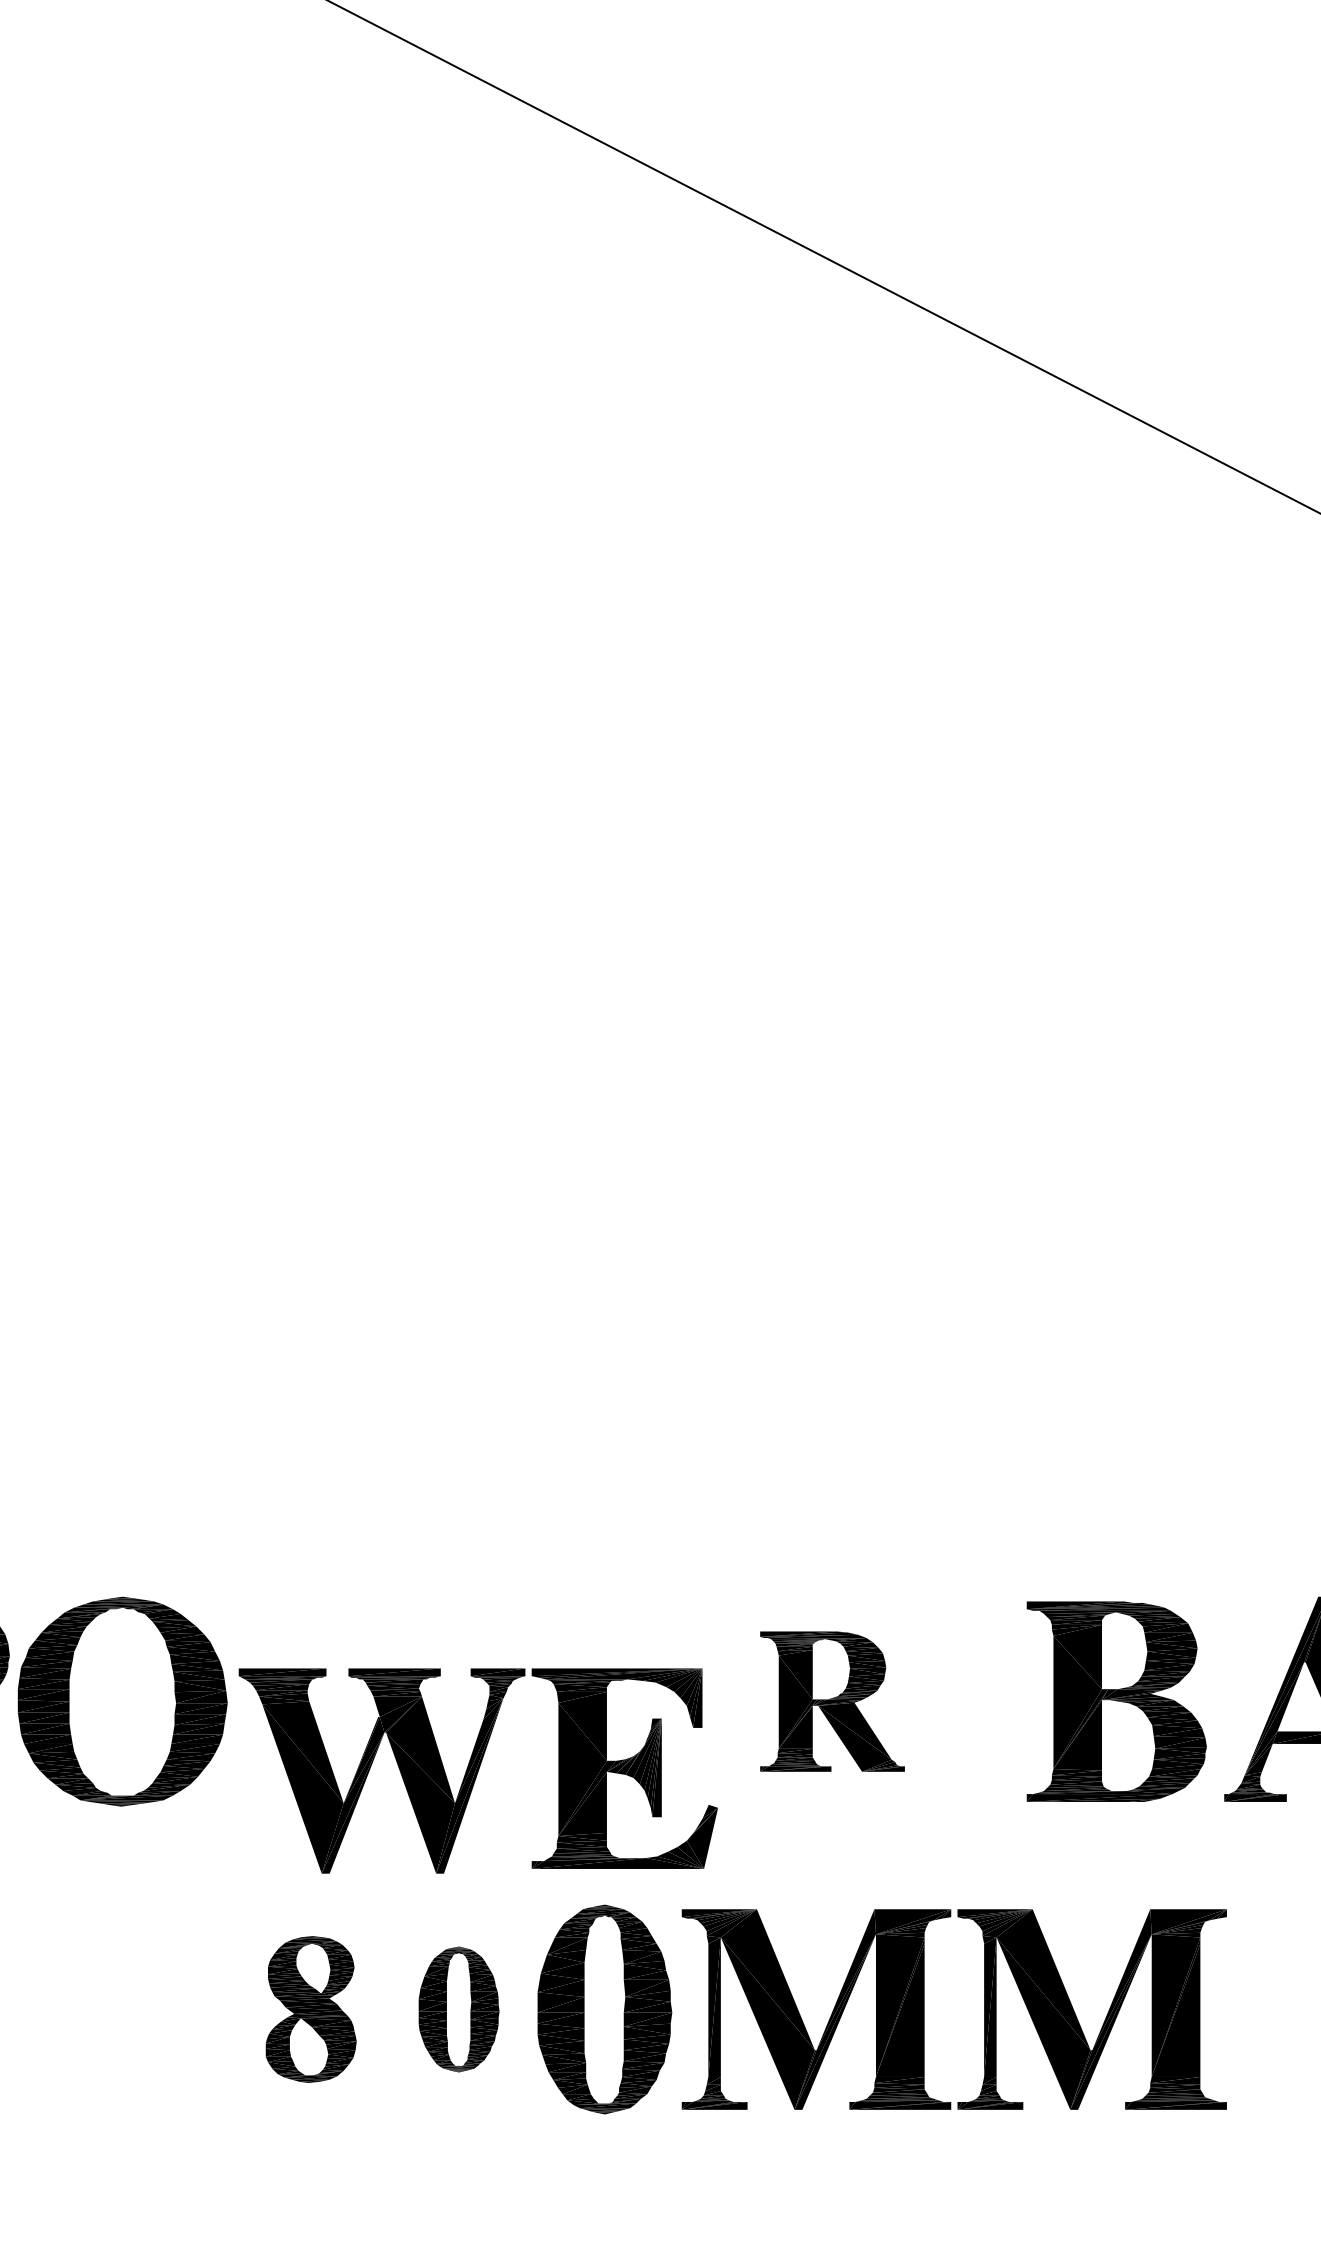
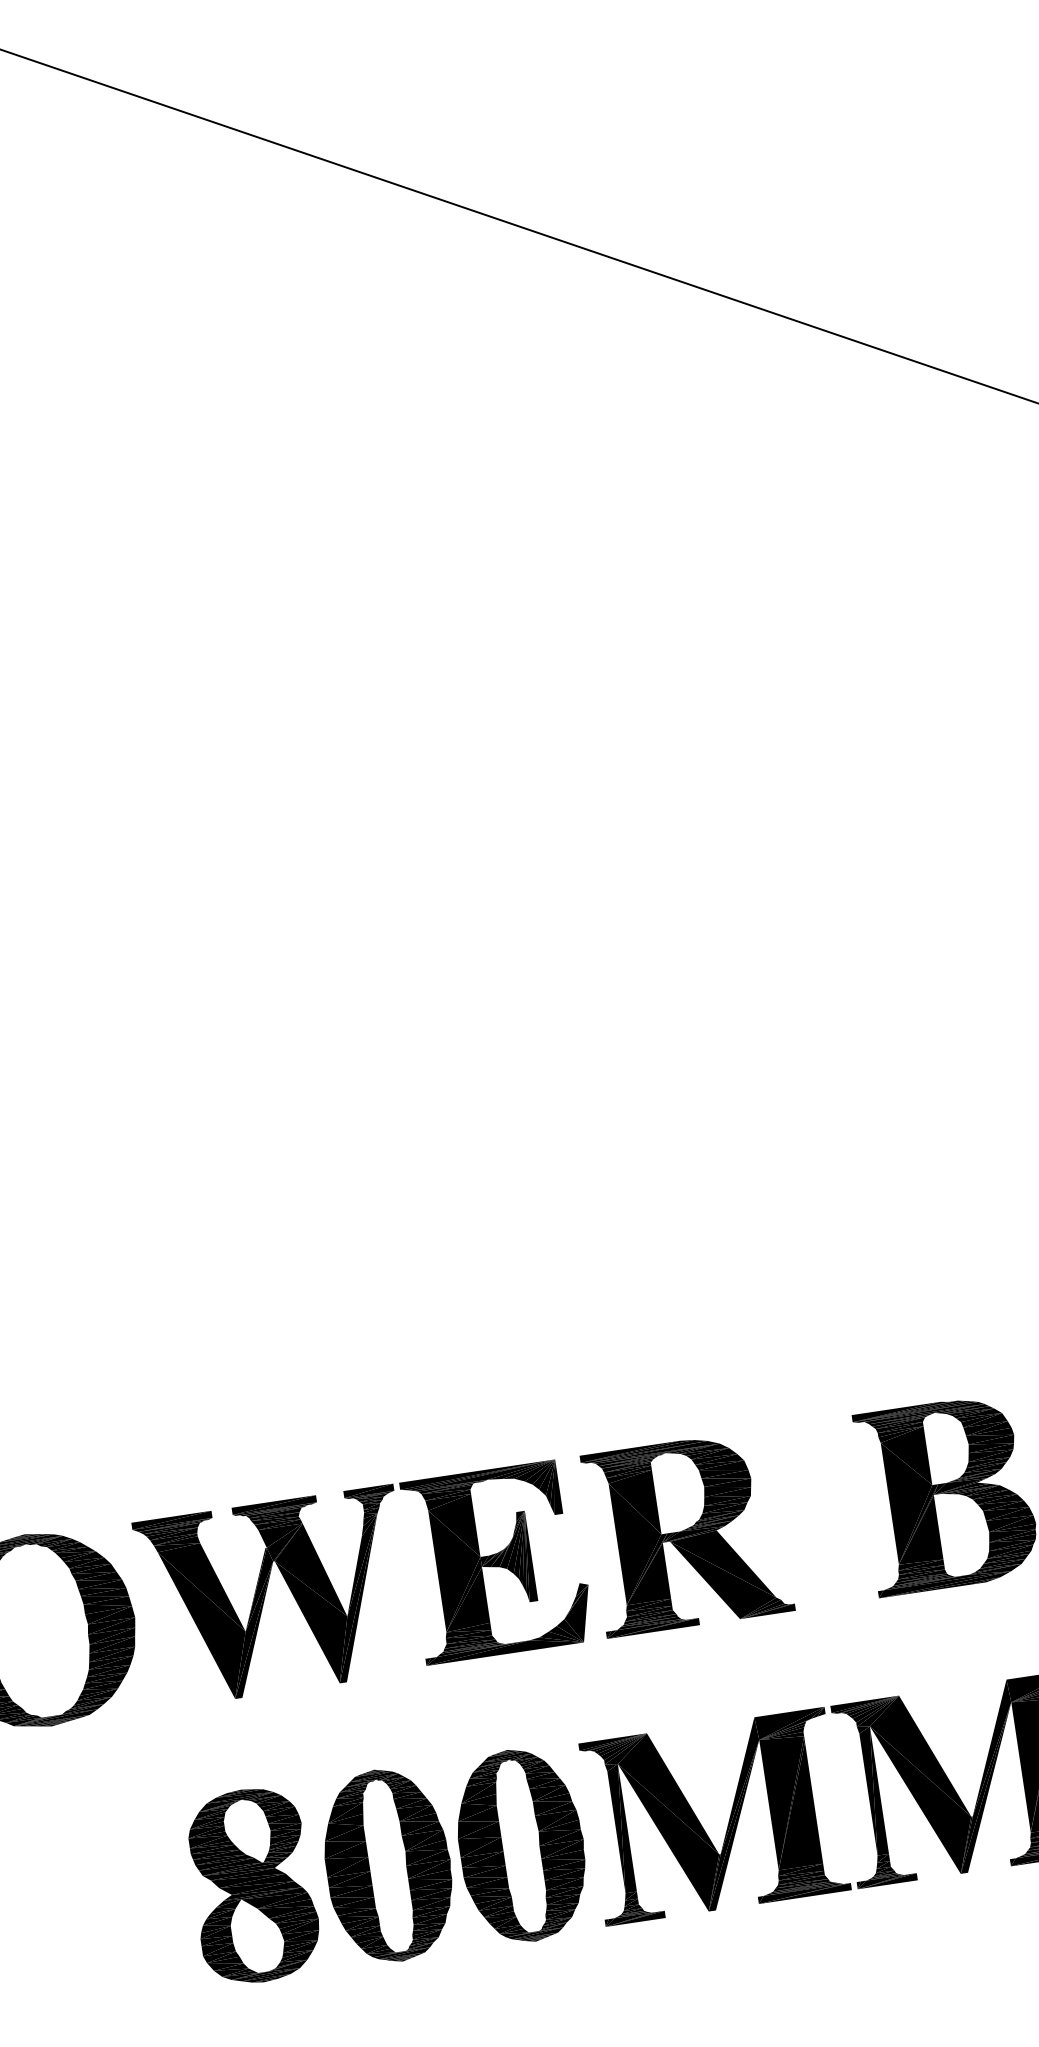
part: (832, 1701) -> (687, 1533), size x1.43
part: (477, 1770) -> (363, 1583), moved
part: (311, 2009) -> (253, 1885), size x1.43
part: (458, 2009) -> (387, 1865), size x1.67

